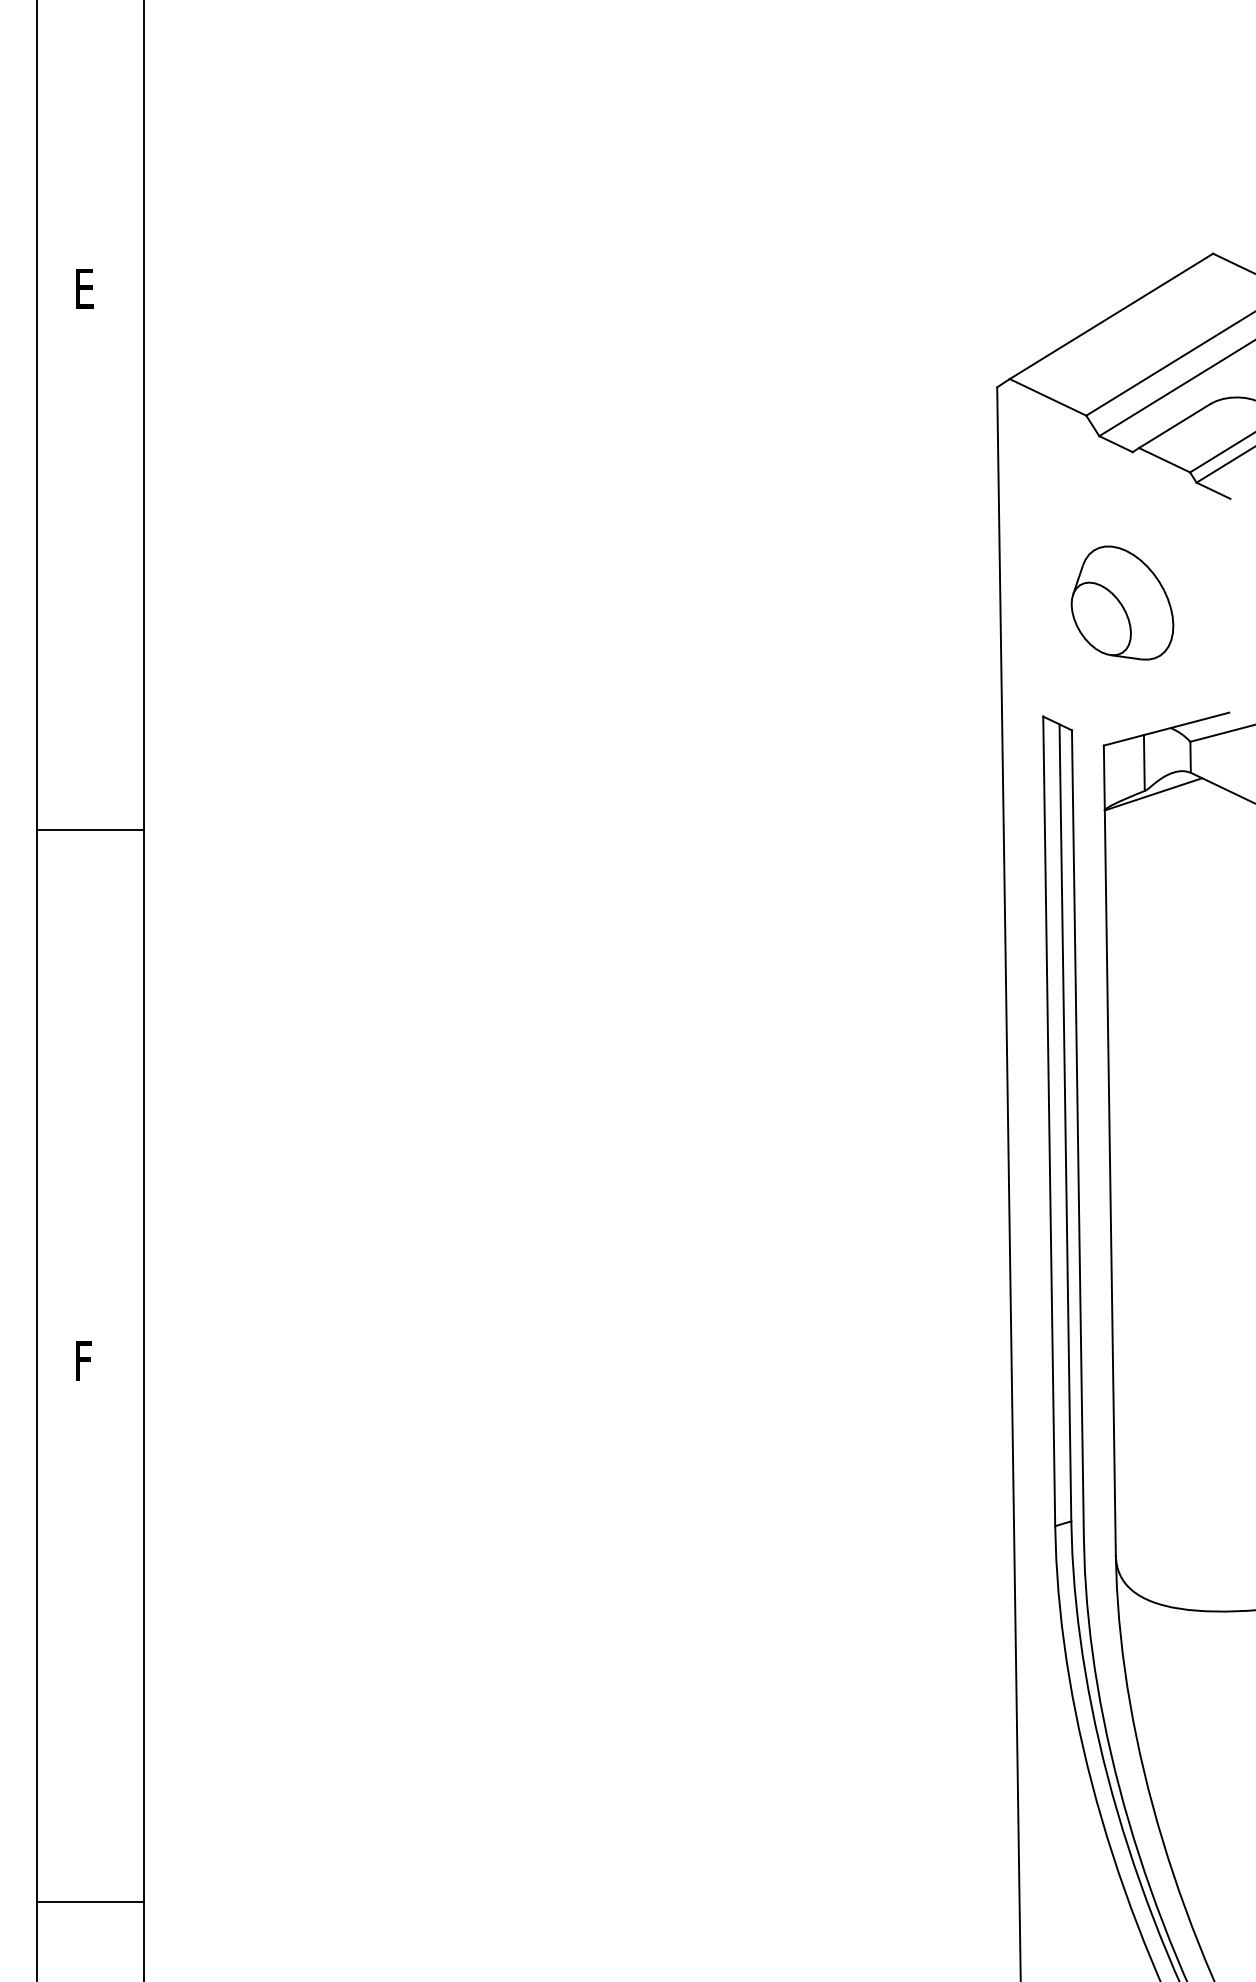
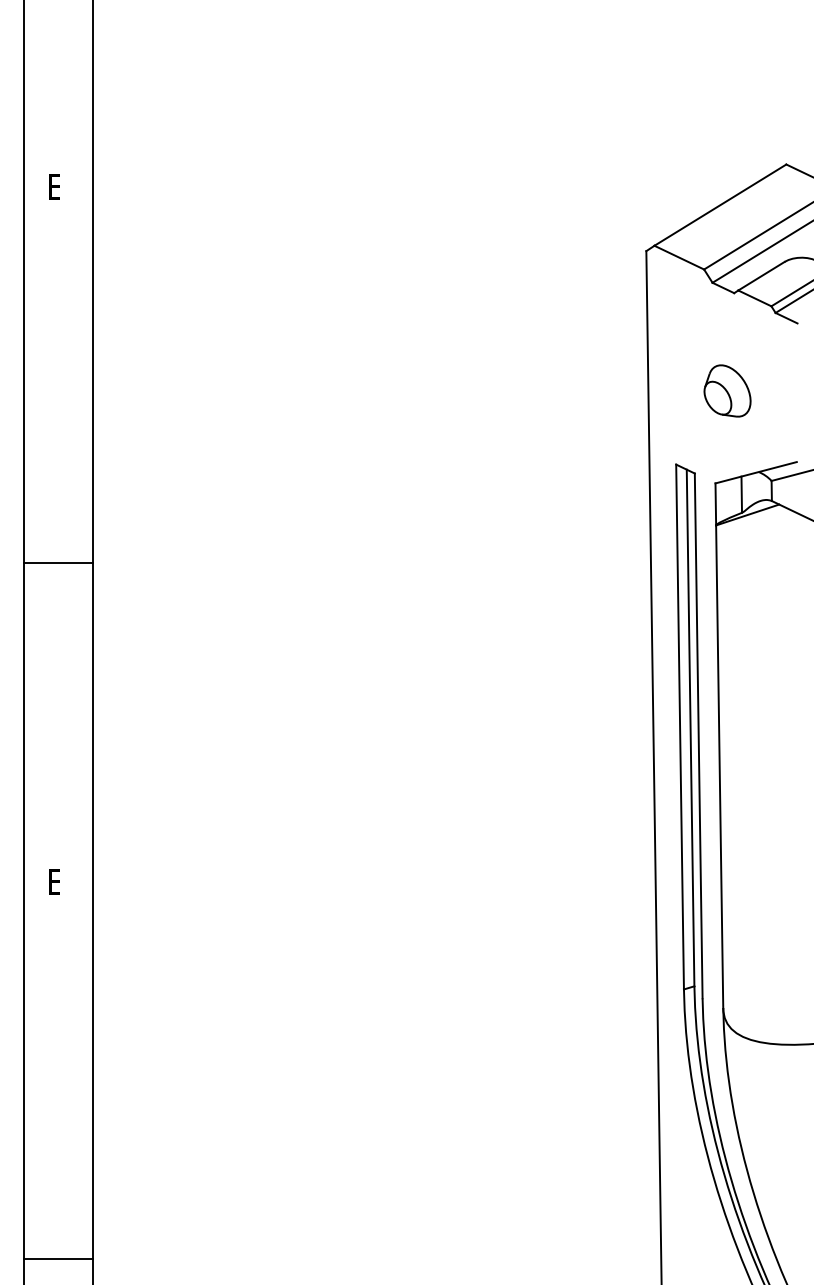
part: (1122, 602) -> (727, 390), size x0.7
line: (90, 830) -> (58, 563), moved
text: (85, 1359) -> (55, 881), F -> E
line: (90, 1902) -> (58, 1259), moved

